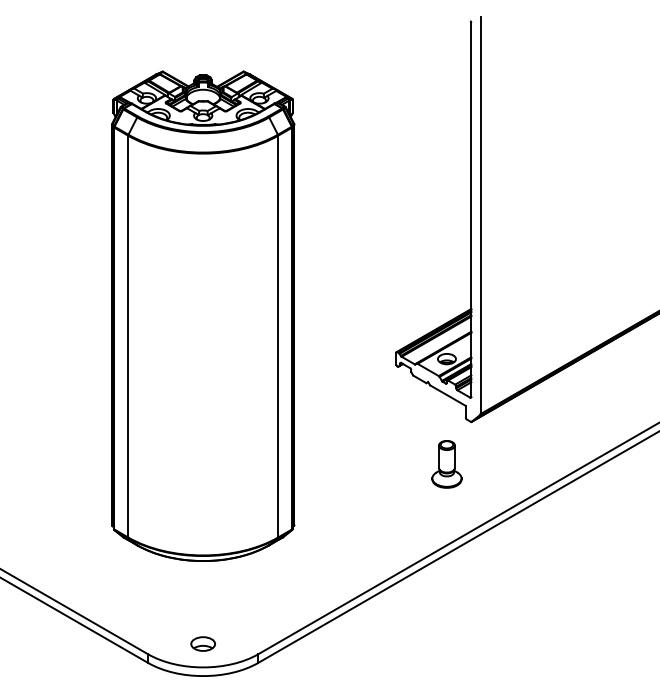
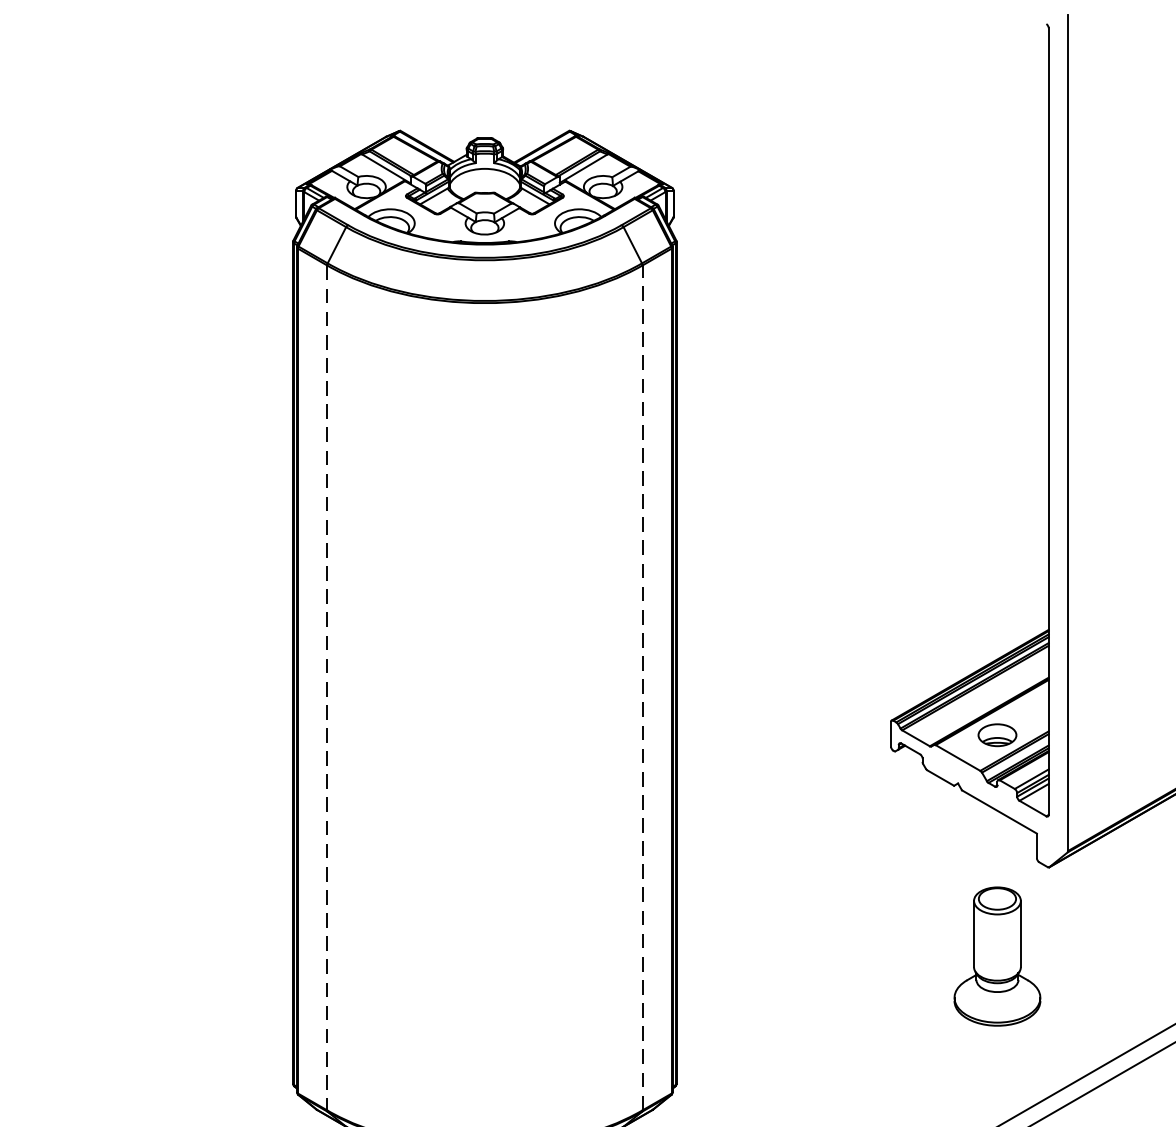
line: (128, 336) -> (327, 687), solid -> dashed
line: (278, 336) -> (643, 687), solid -> dashed
part: (446, 464) -> (996, 956), size x1.4

